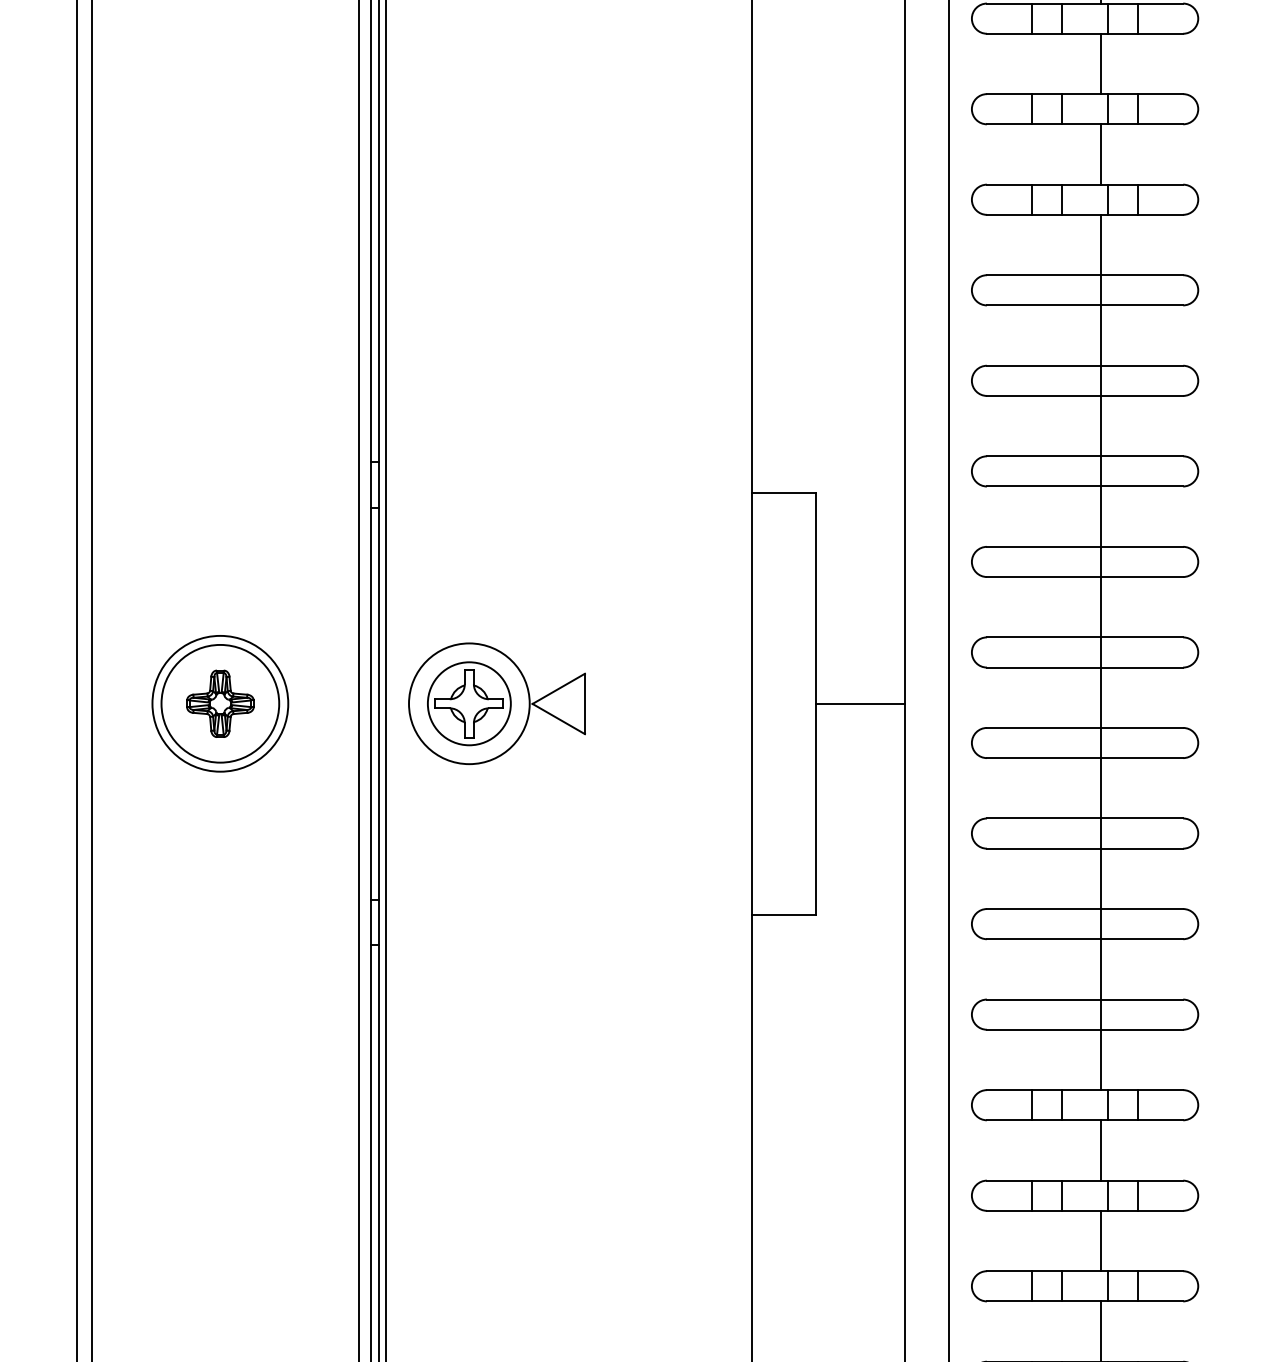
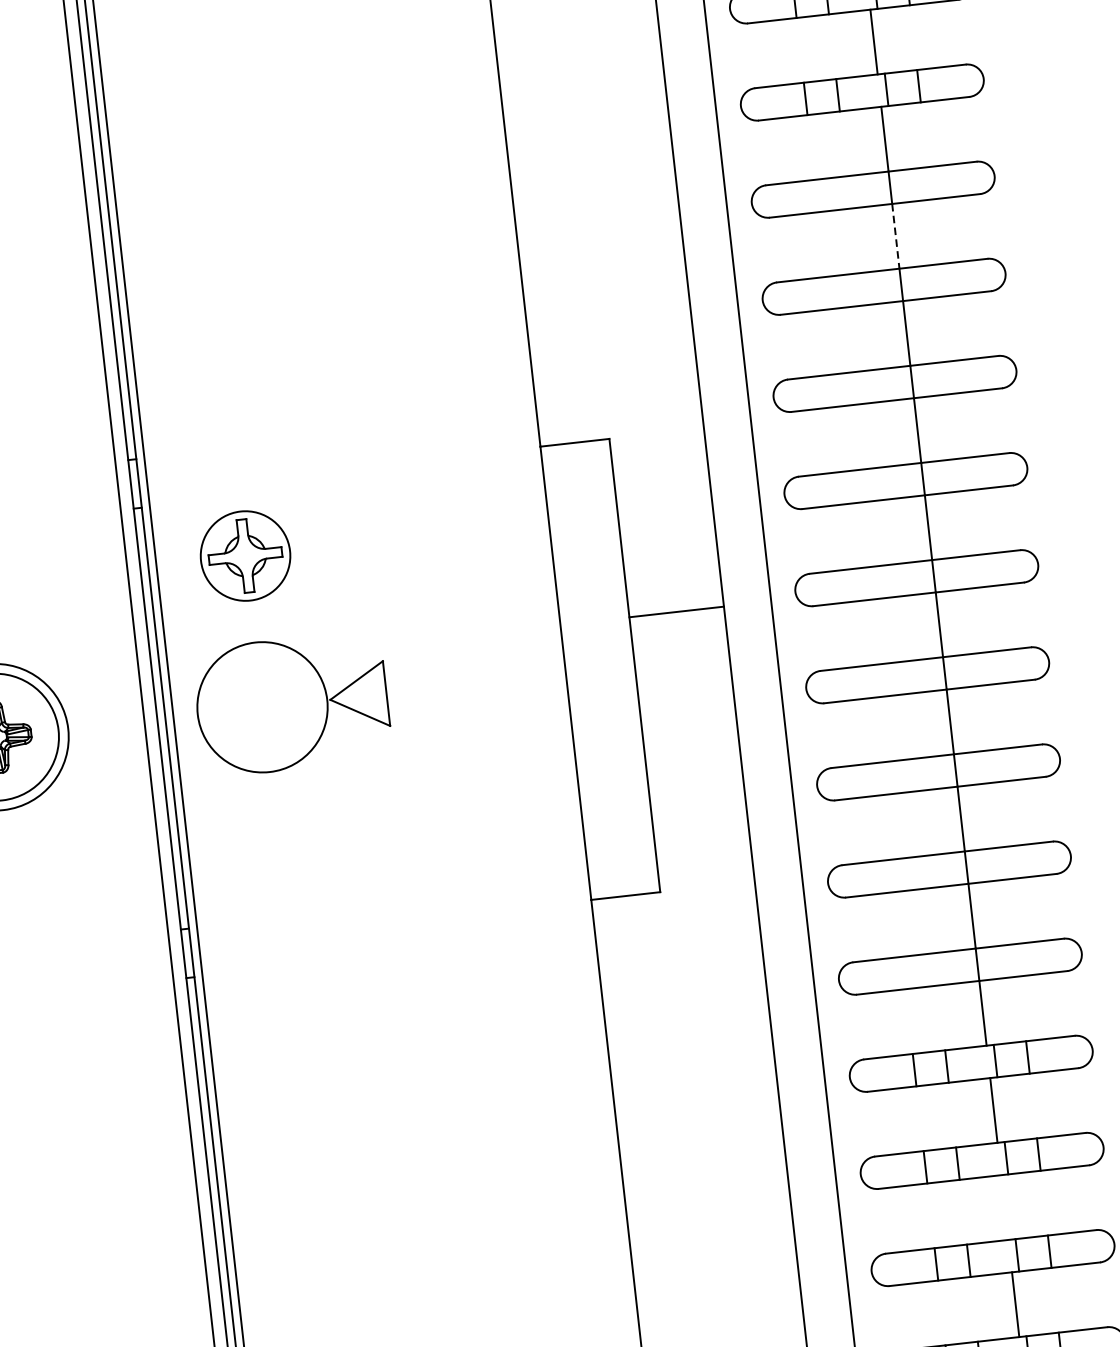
line: (1101, 336) -> (896, 237), solid -> dashed
part: (469, 703) -> (245, 555), moved
line: (860, 703) -> (676, 611), moved
line: (1101, 1240) -> (1005, 1206), removed

